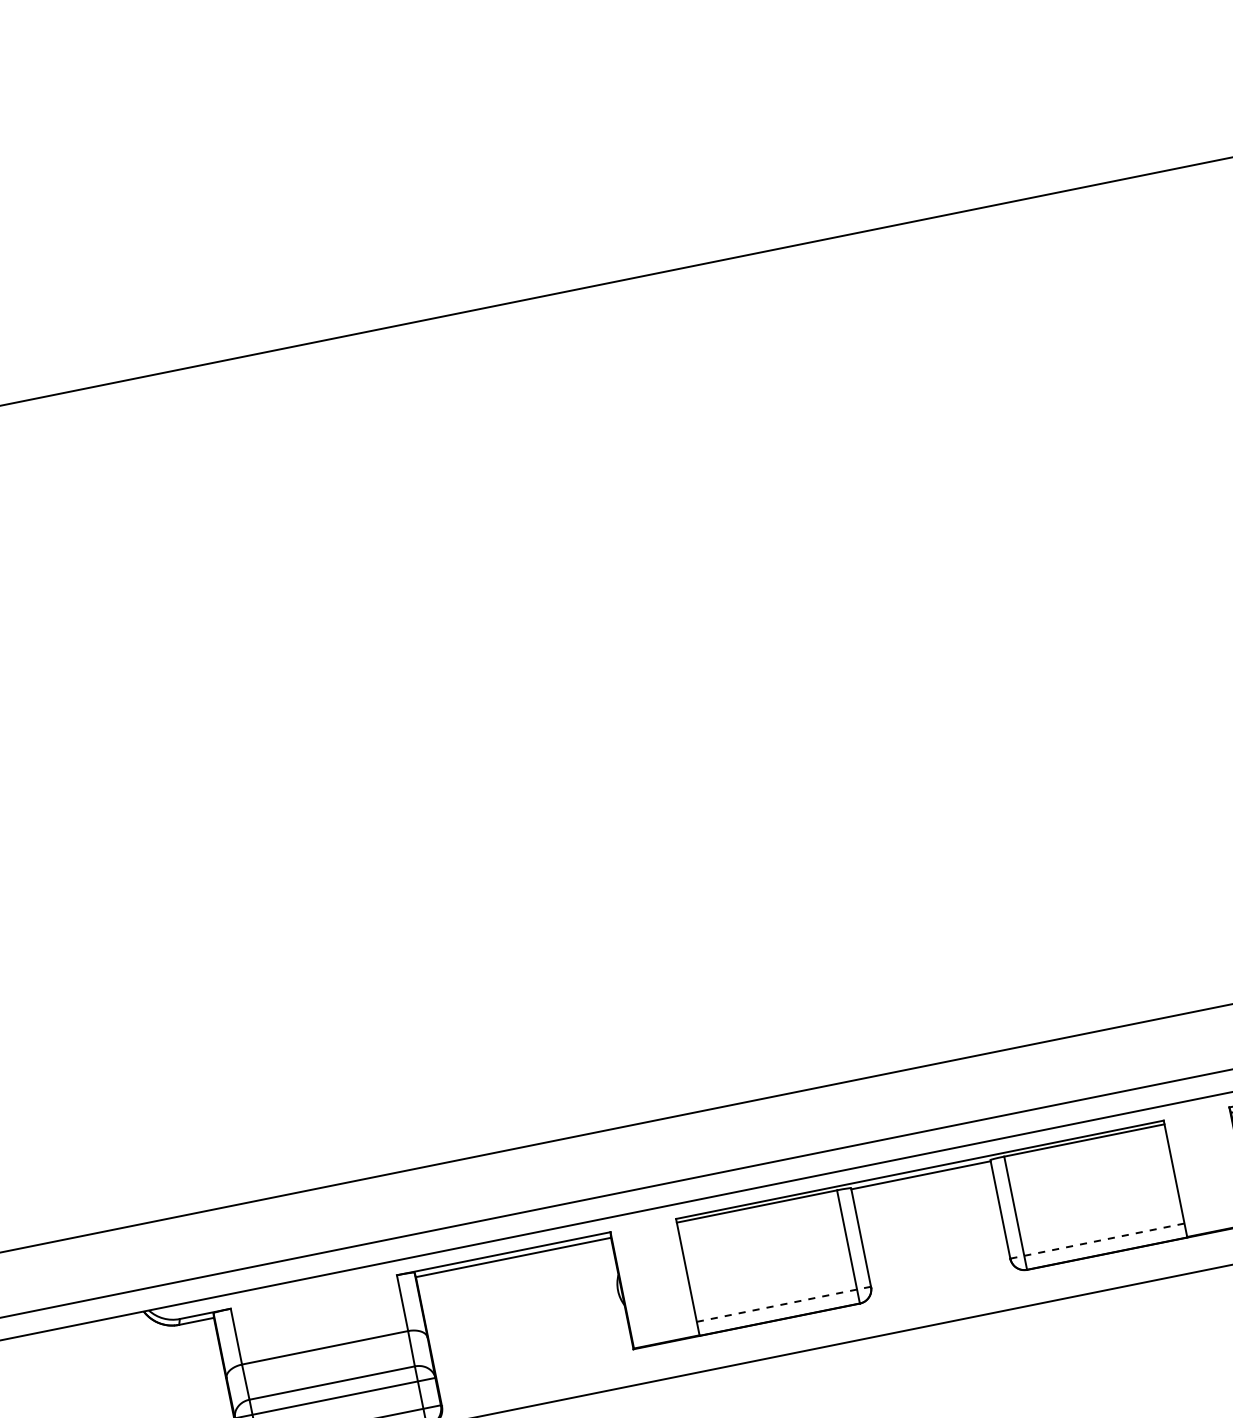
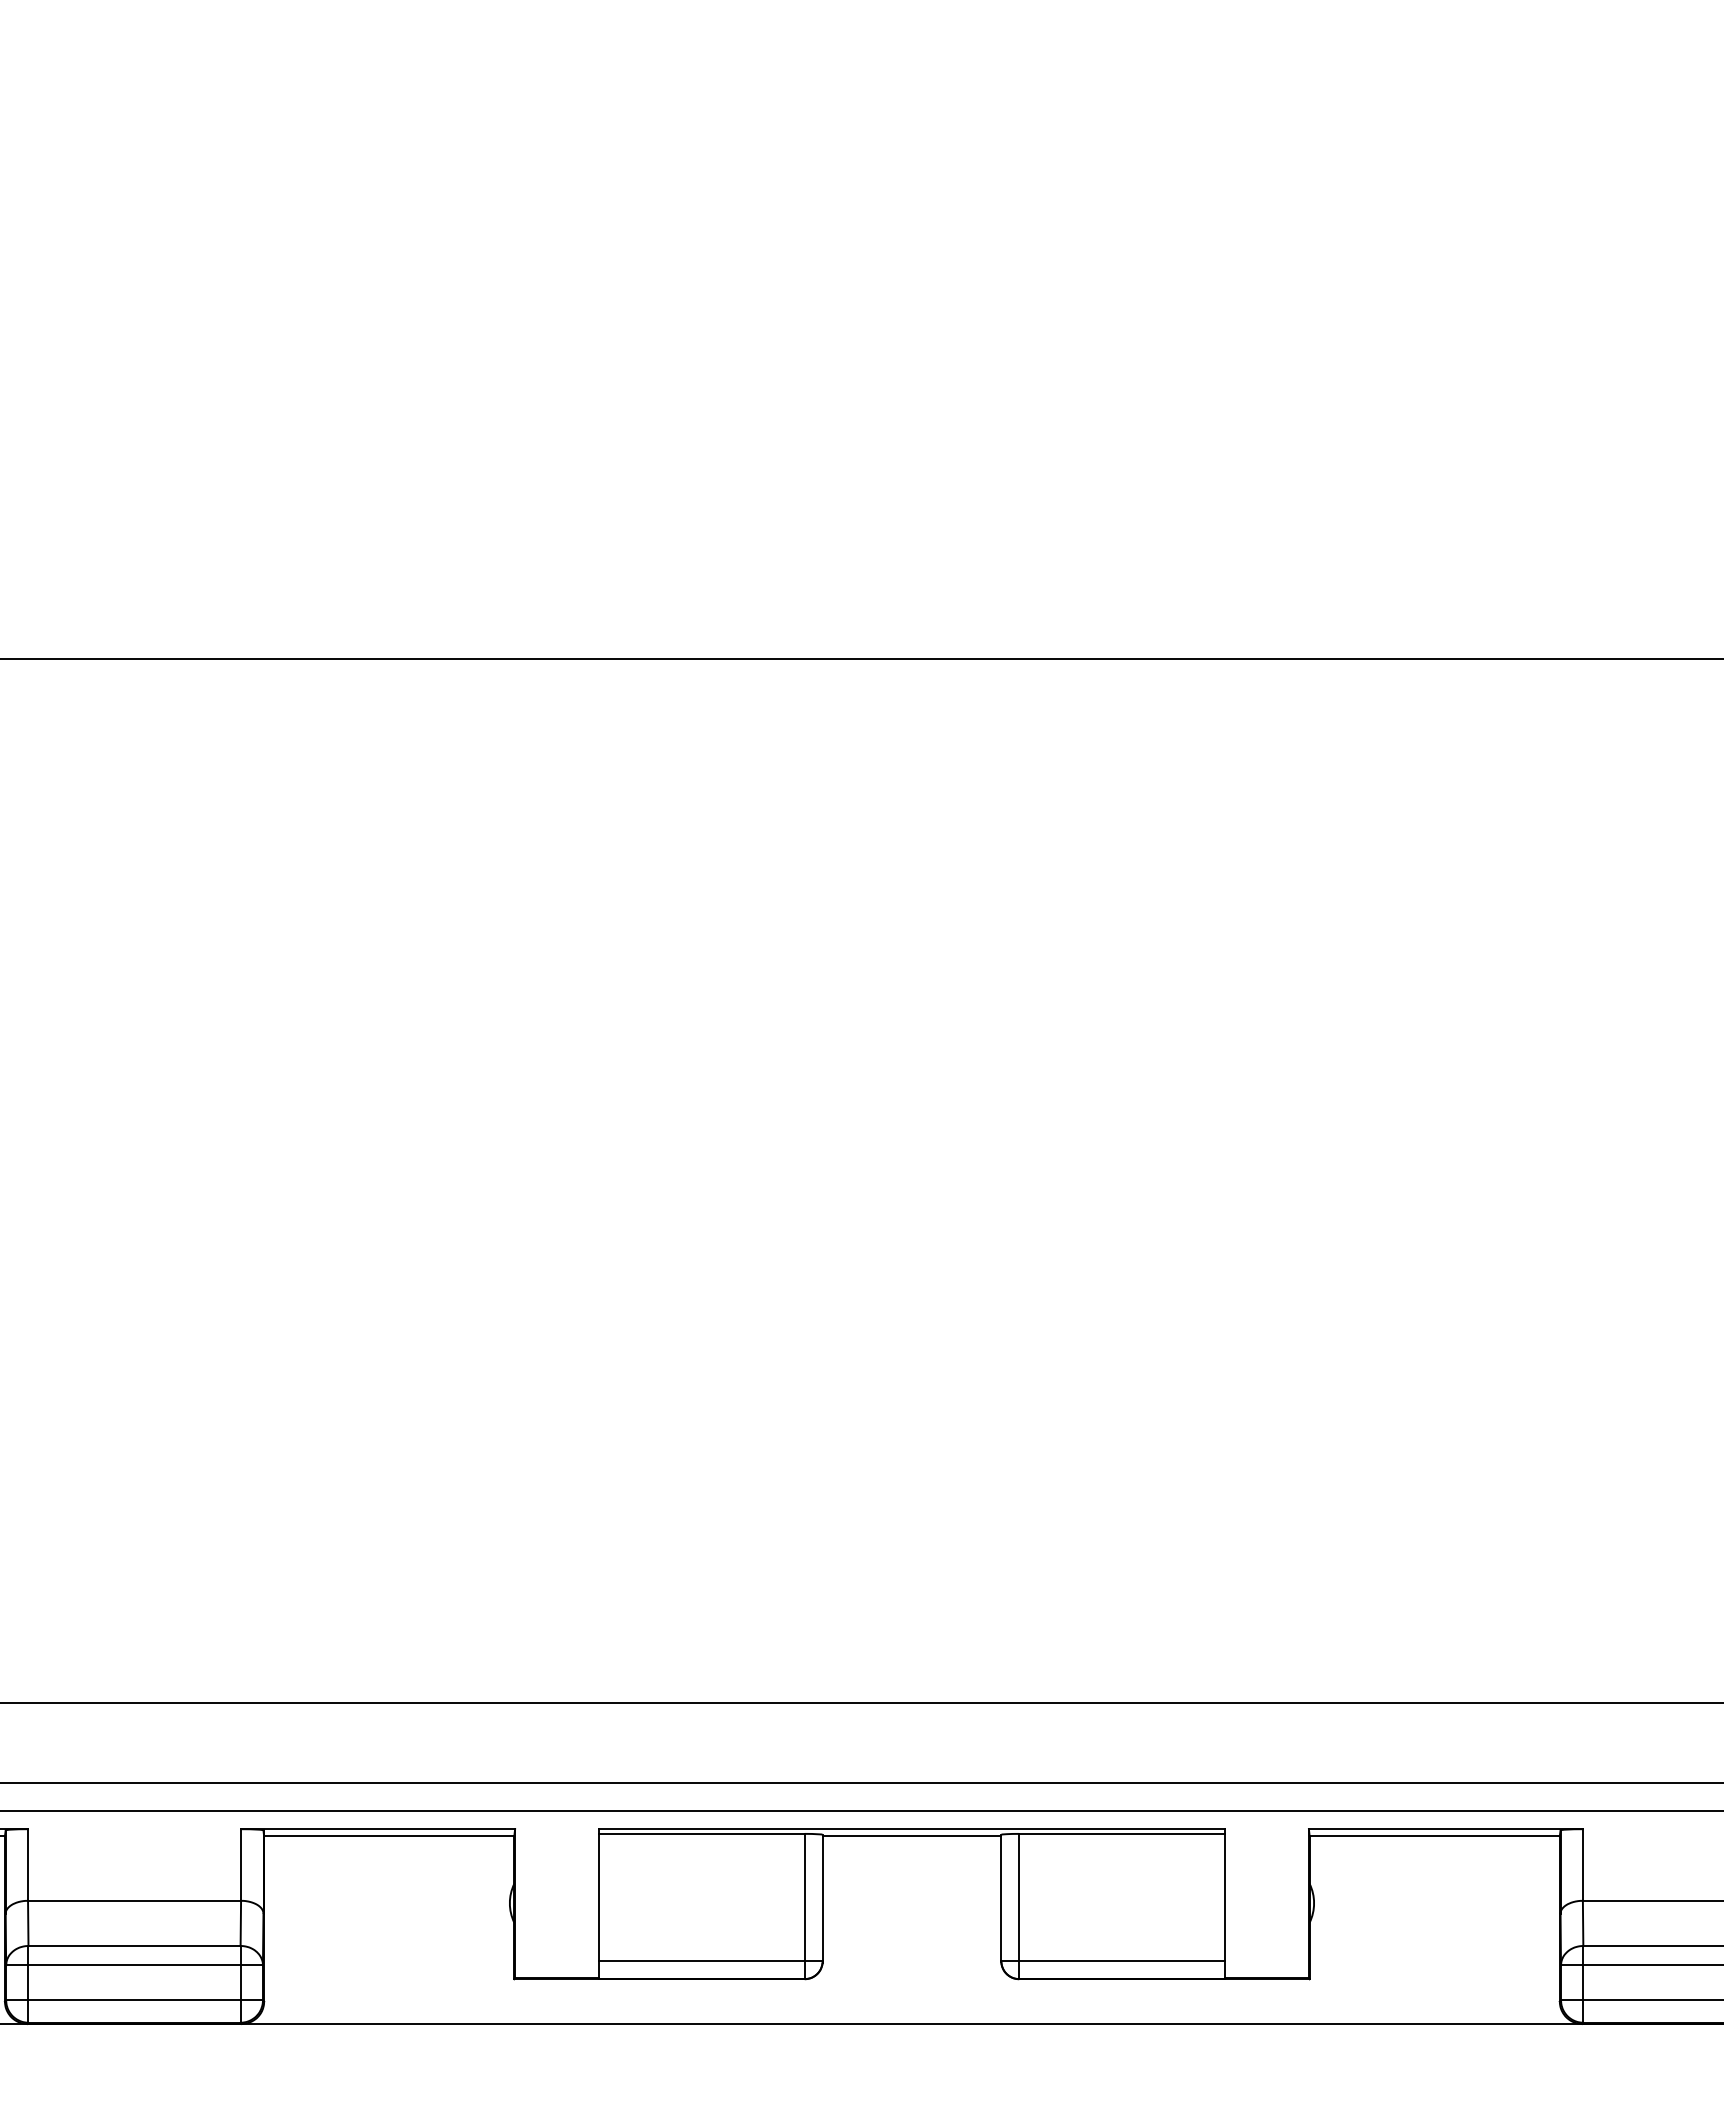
line: (1097, 1241) -> (1113, 1961), dashed -> solid
line: (783, 1304) -> (710, 1961), dashed -> solid

